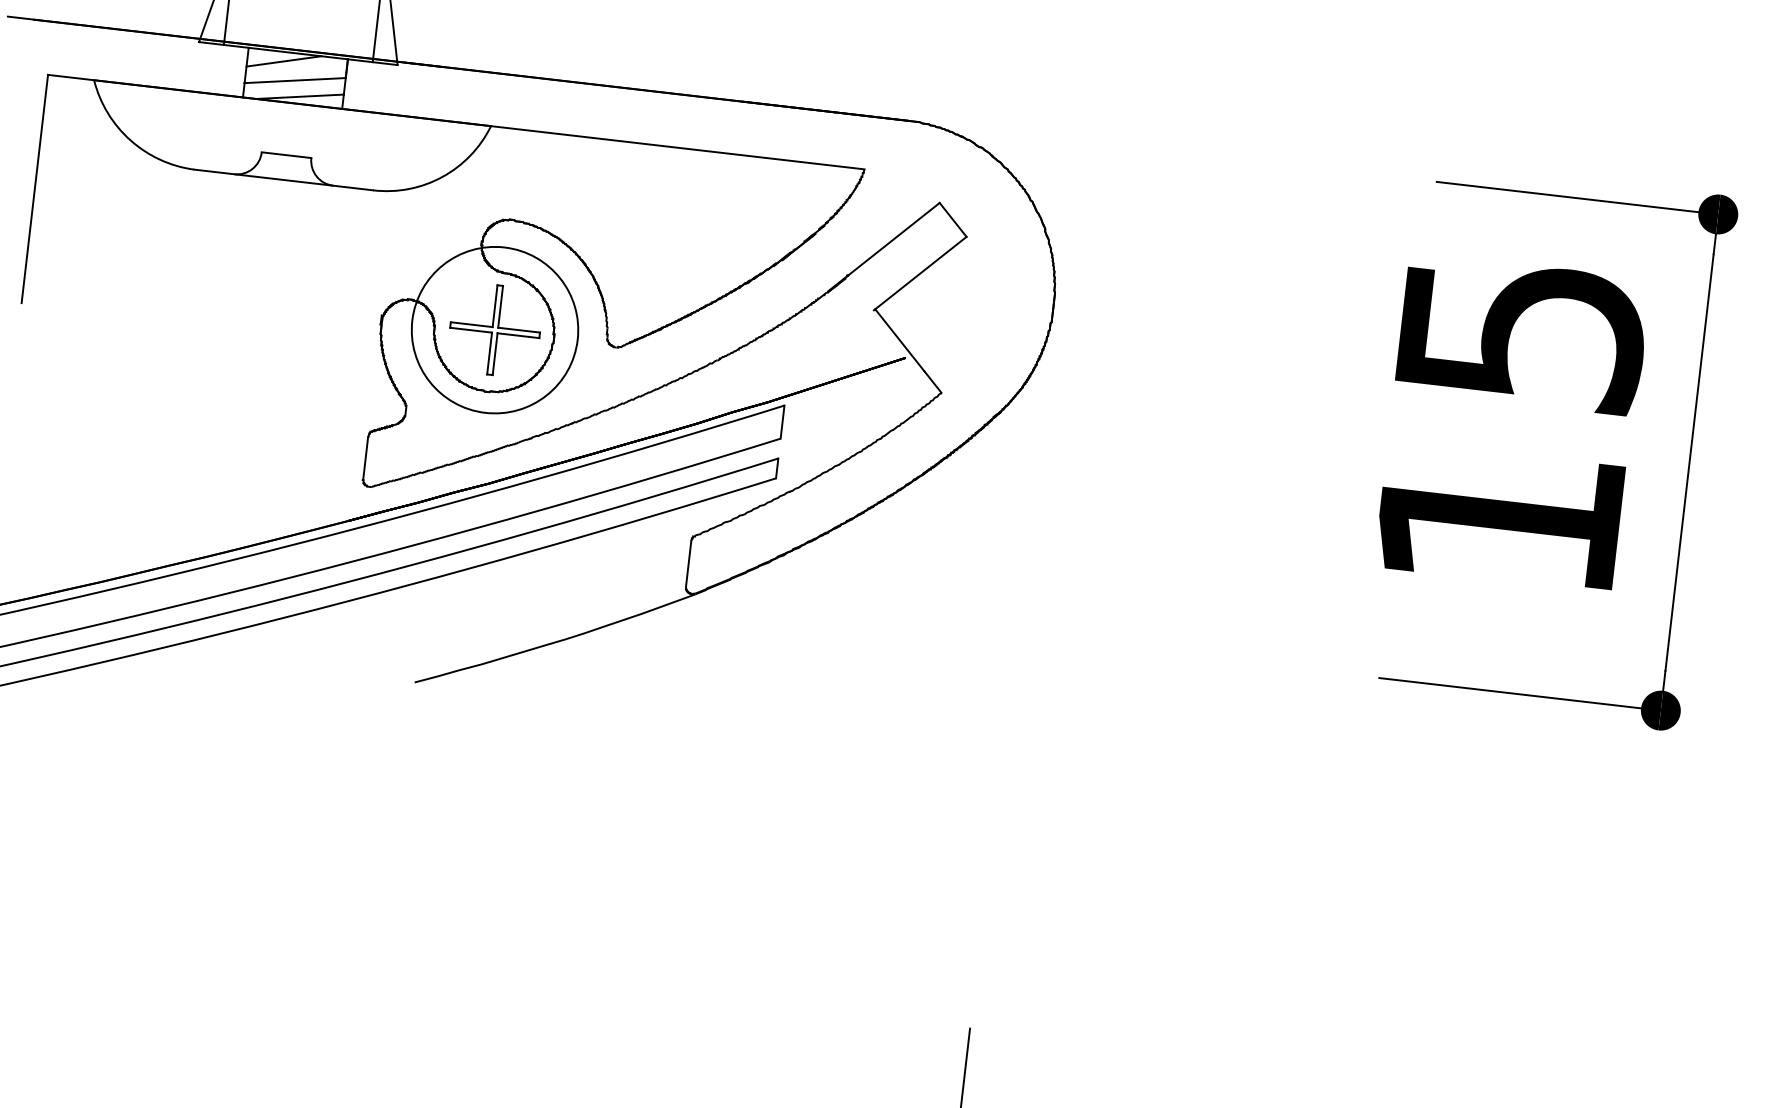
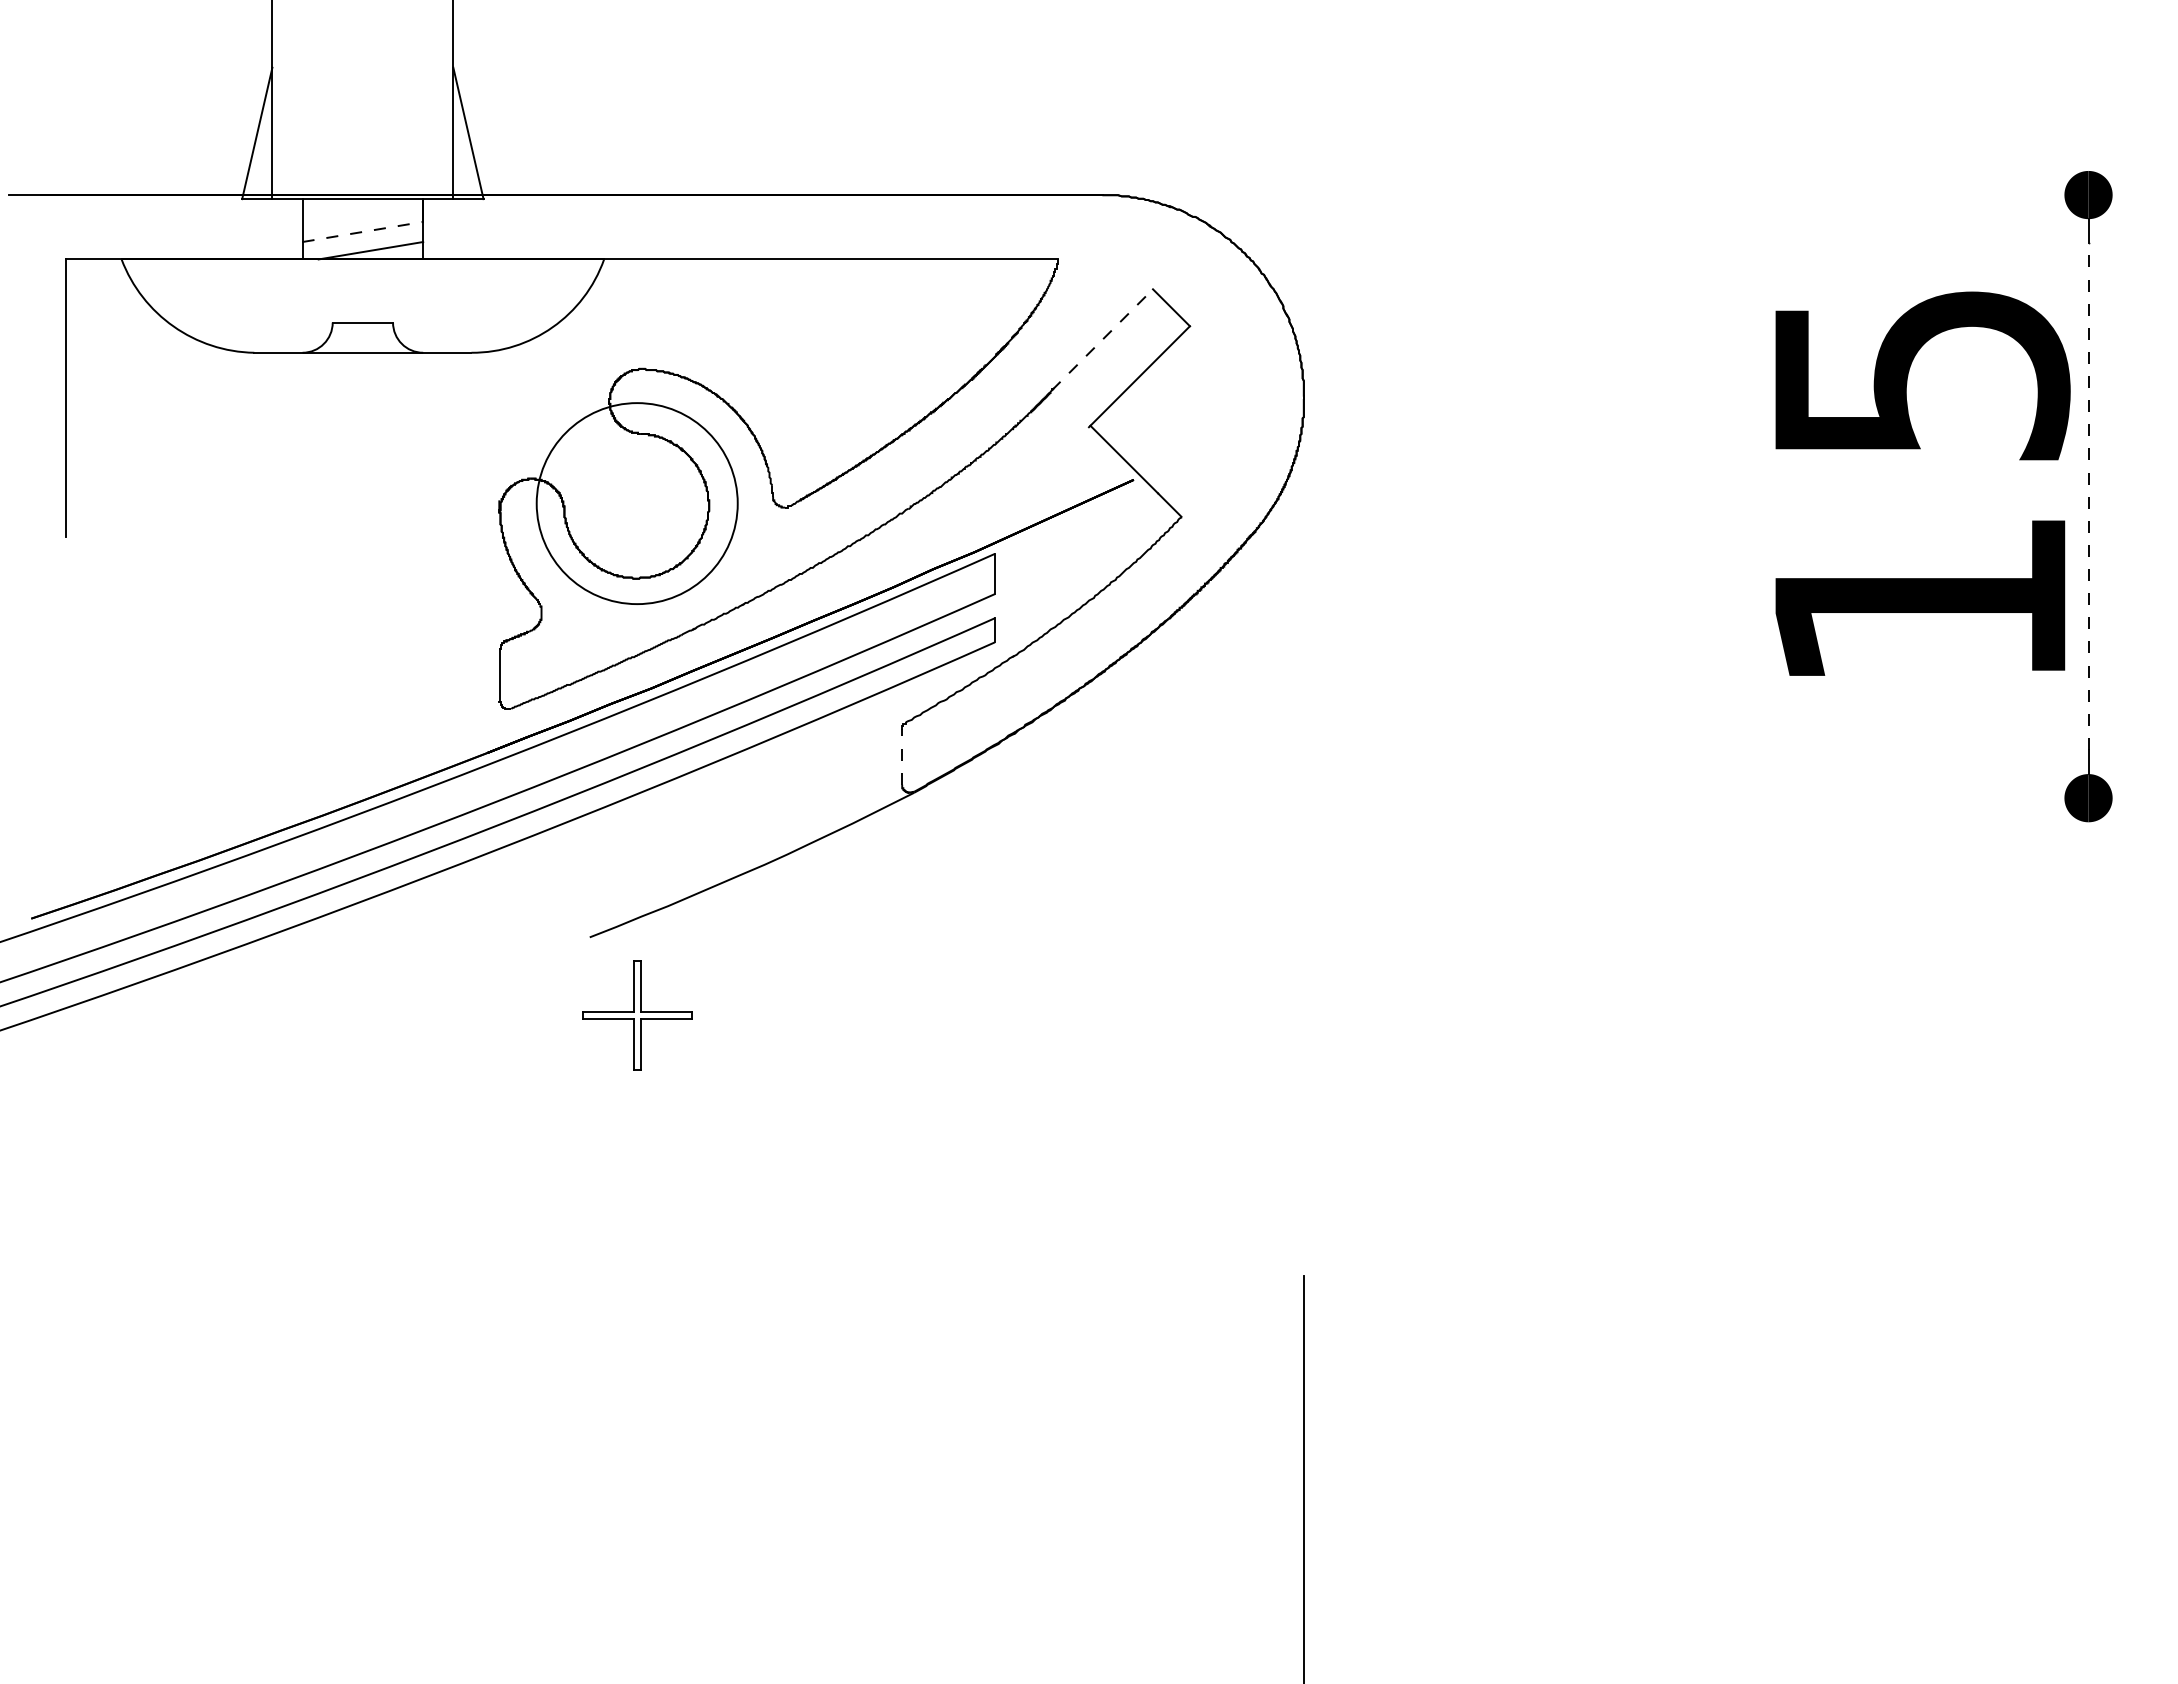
line: (283, 61) -> (346, 210), removed
line: (295, 80) -> (363, 231), solid -> dashed
line: (1577, 198) -> (1917, 195), removed
line: (893, 239) -> (1102, 339), solid -> dashed
part: (495, 330) -> (637, 1015), moved
text: (1512, 422) -> (1922, 483), moved
line: (1689, 462) -> (2088, 496), solid -> dashed
line: (688, 564) -> (901, 757), solid -> dashed
line: (1520, 694) -> (1917, 798), removed

